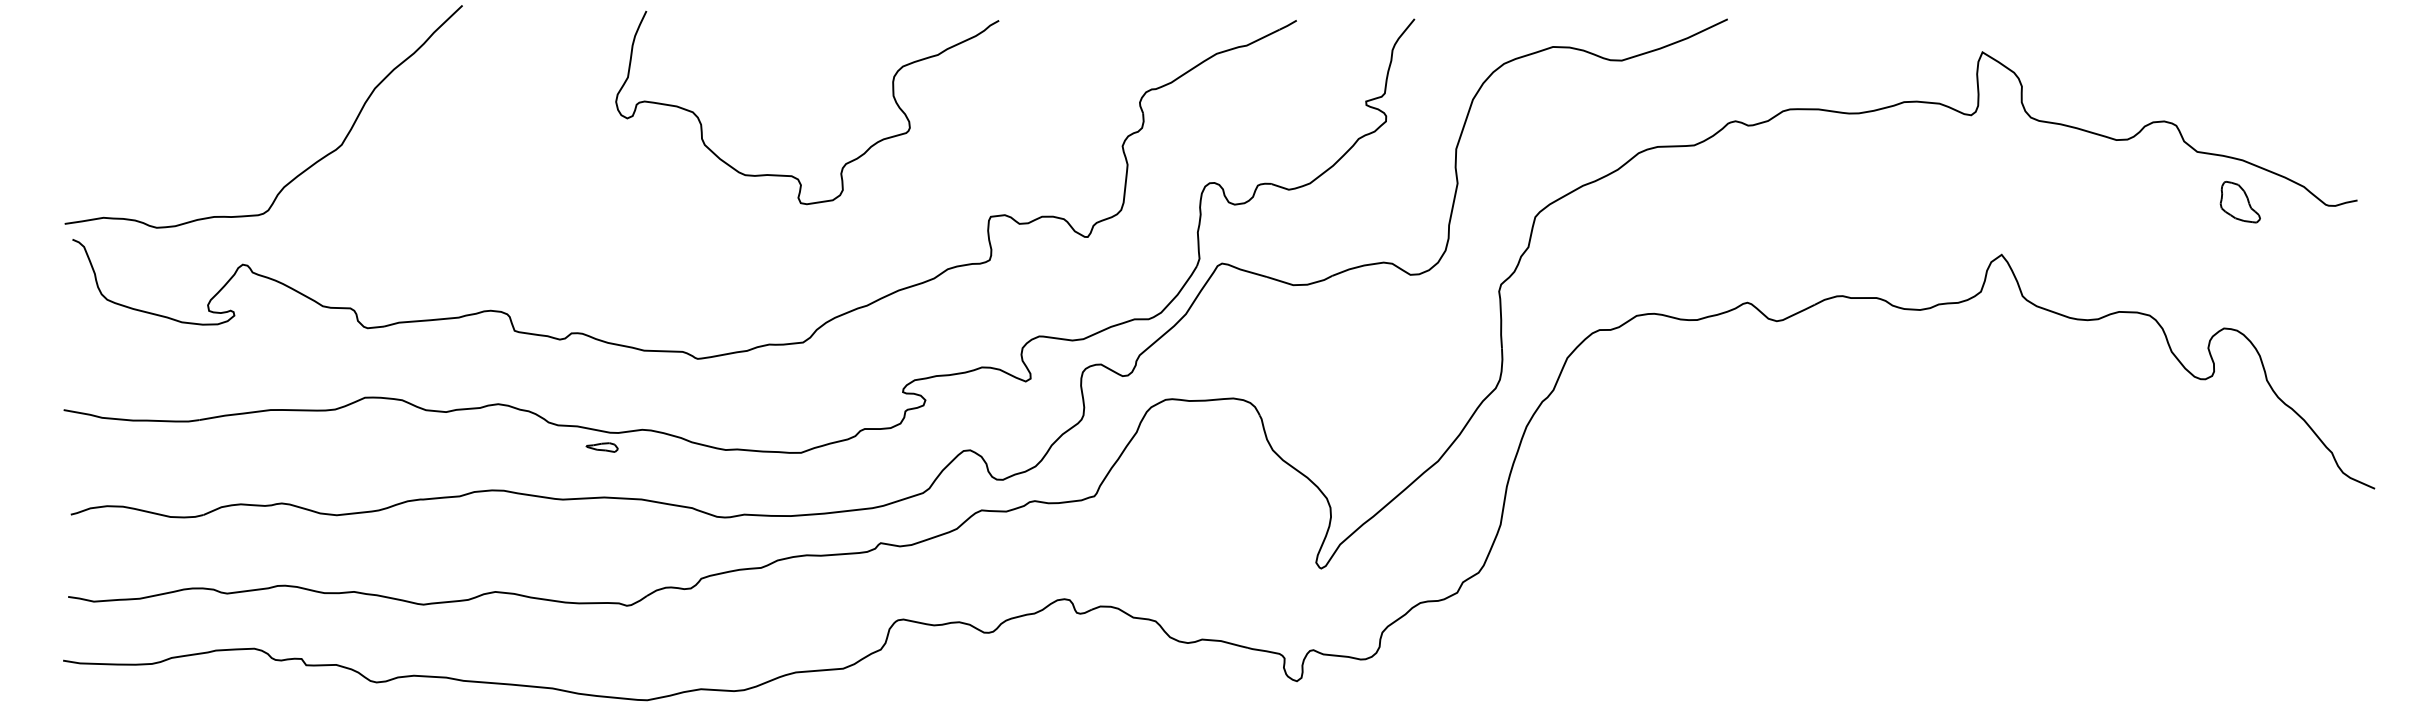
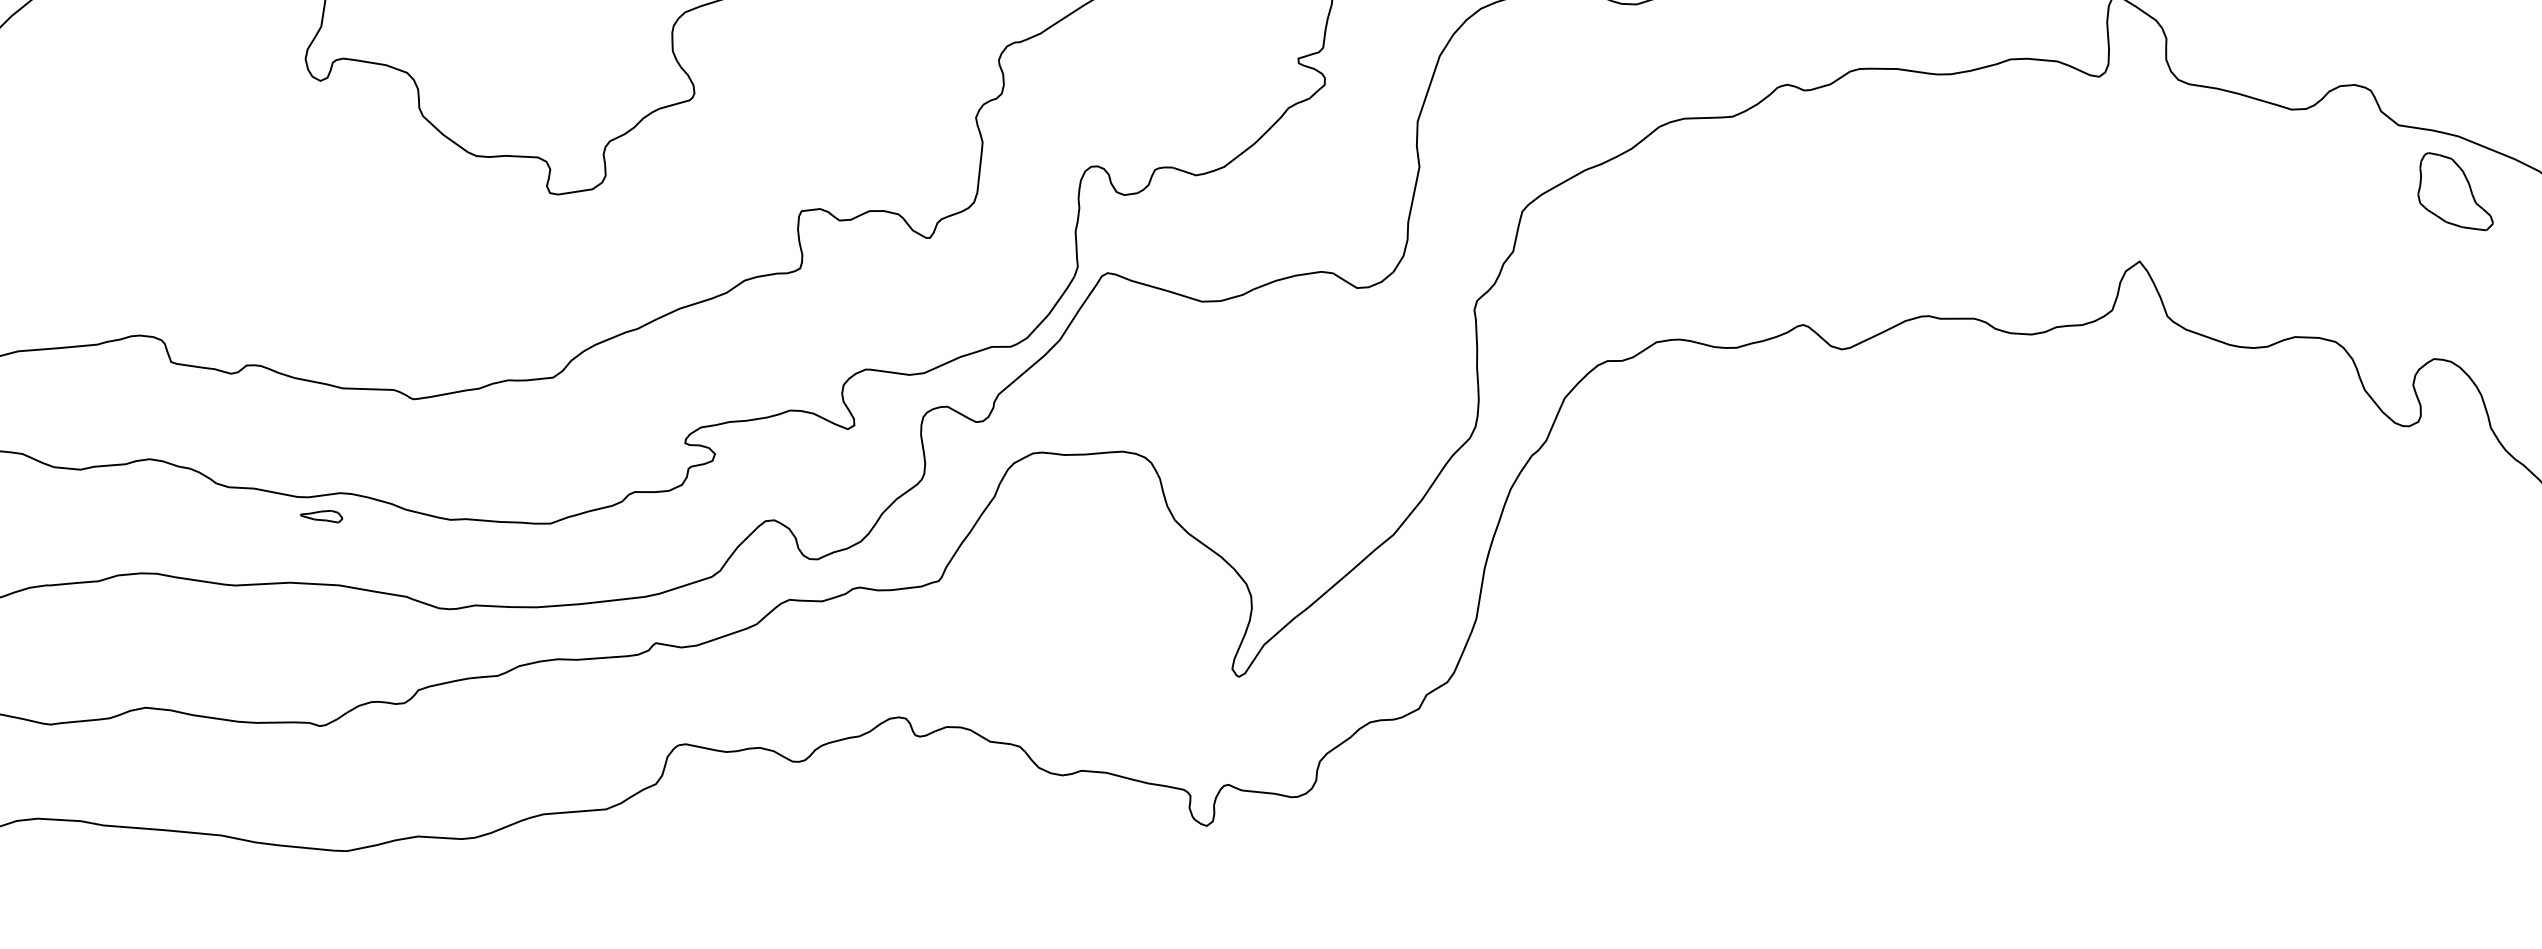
part: (2240, 202) -> (2455, 192), size x1.43
part: (601, 447) -> (320, 516), moved

